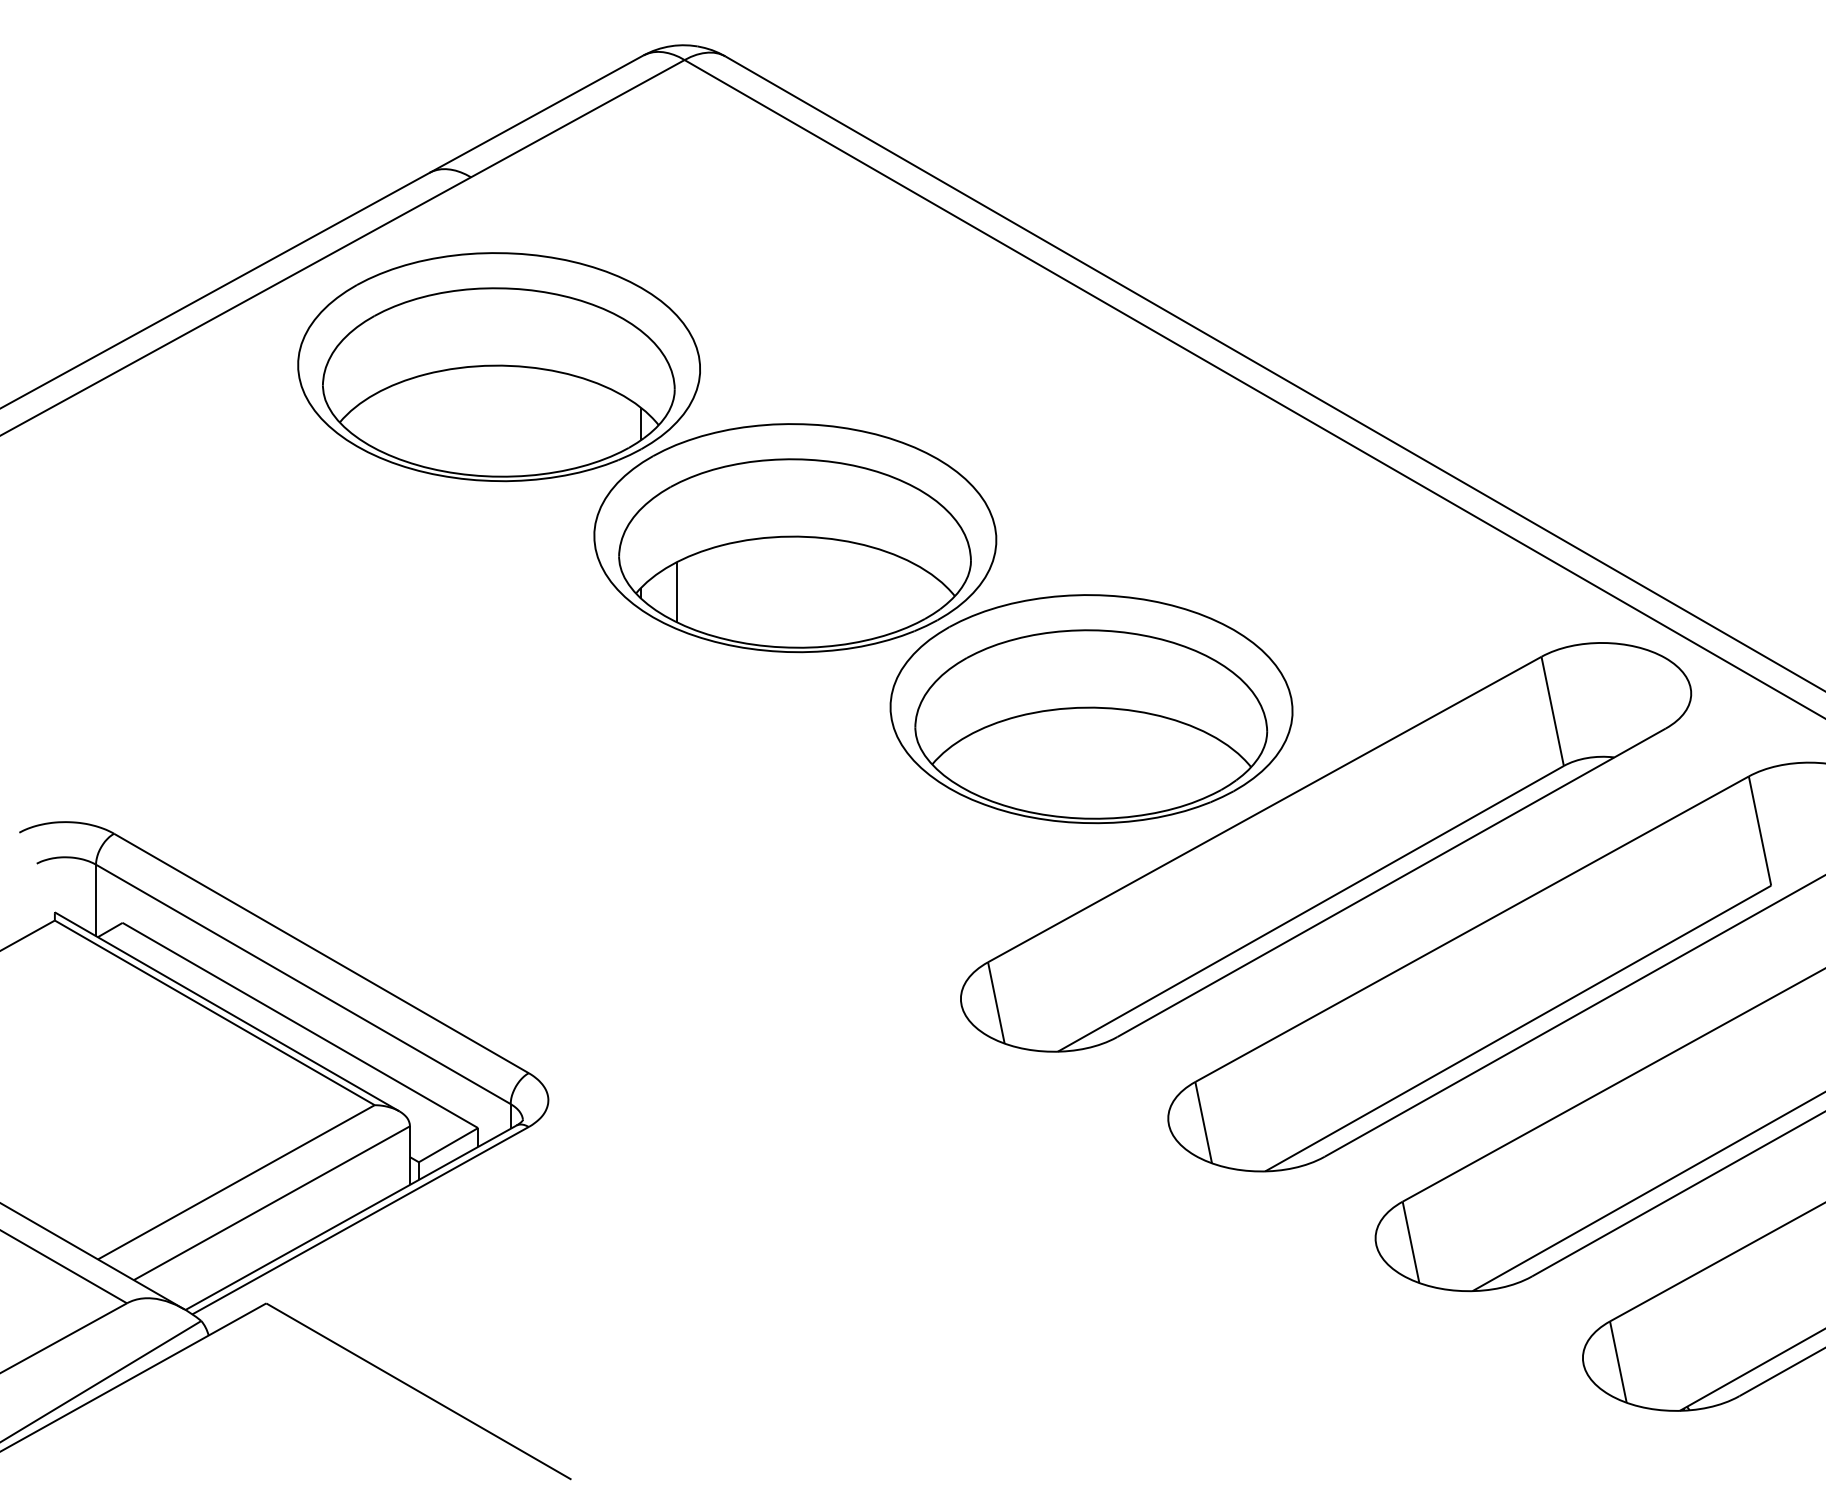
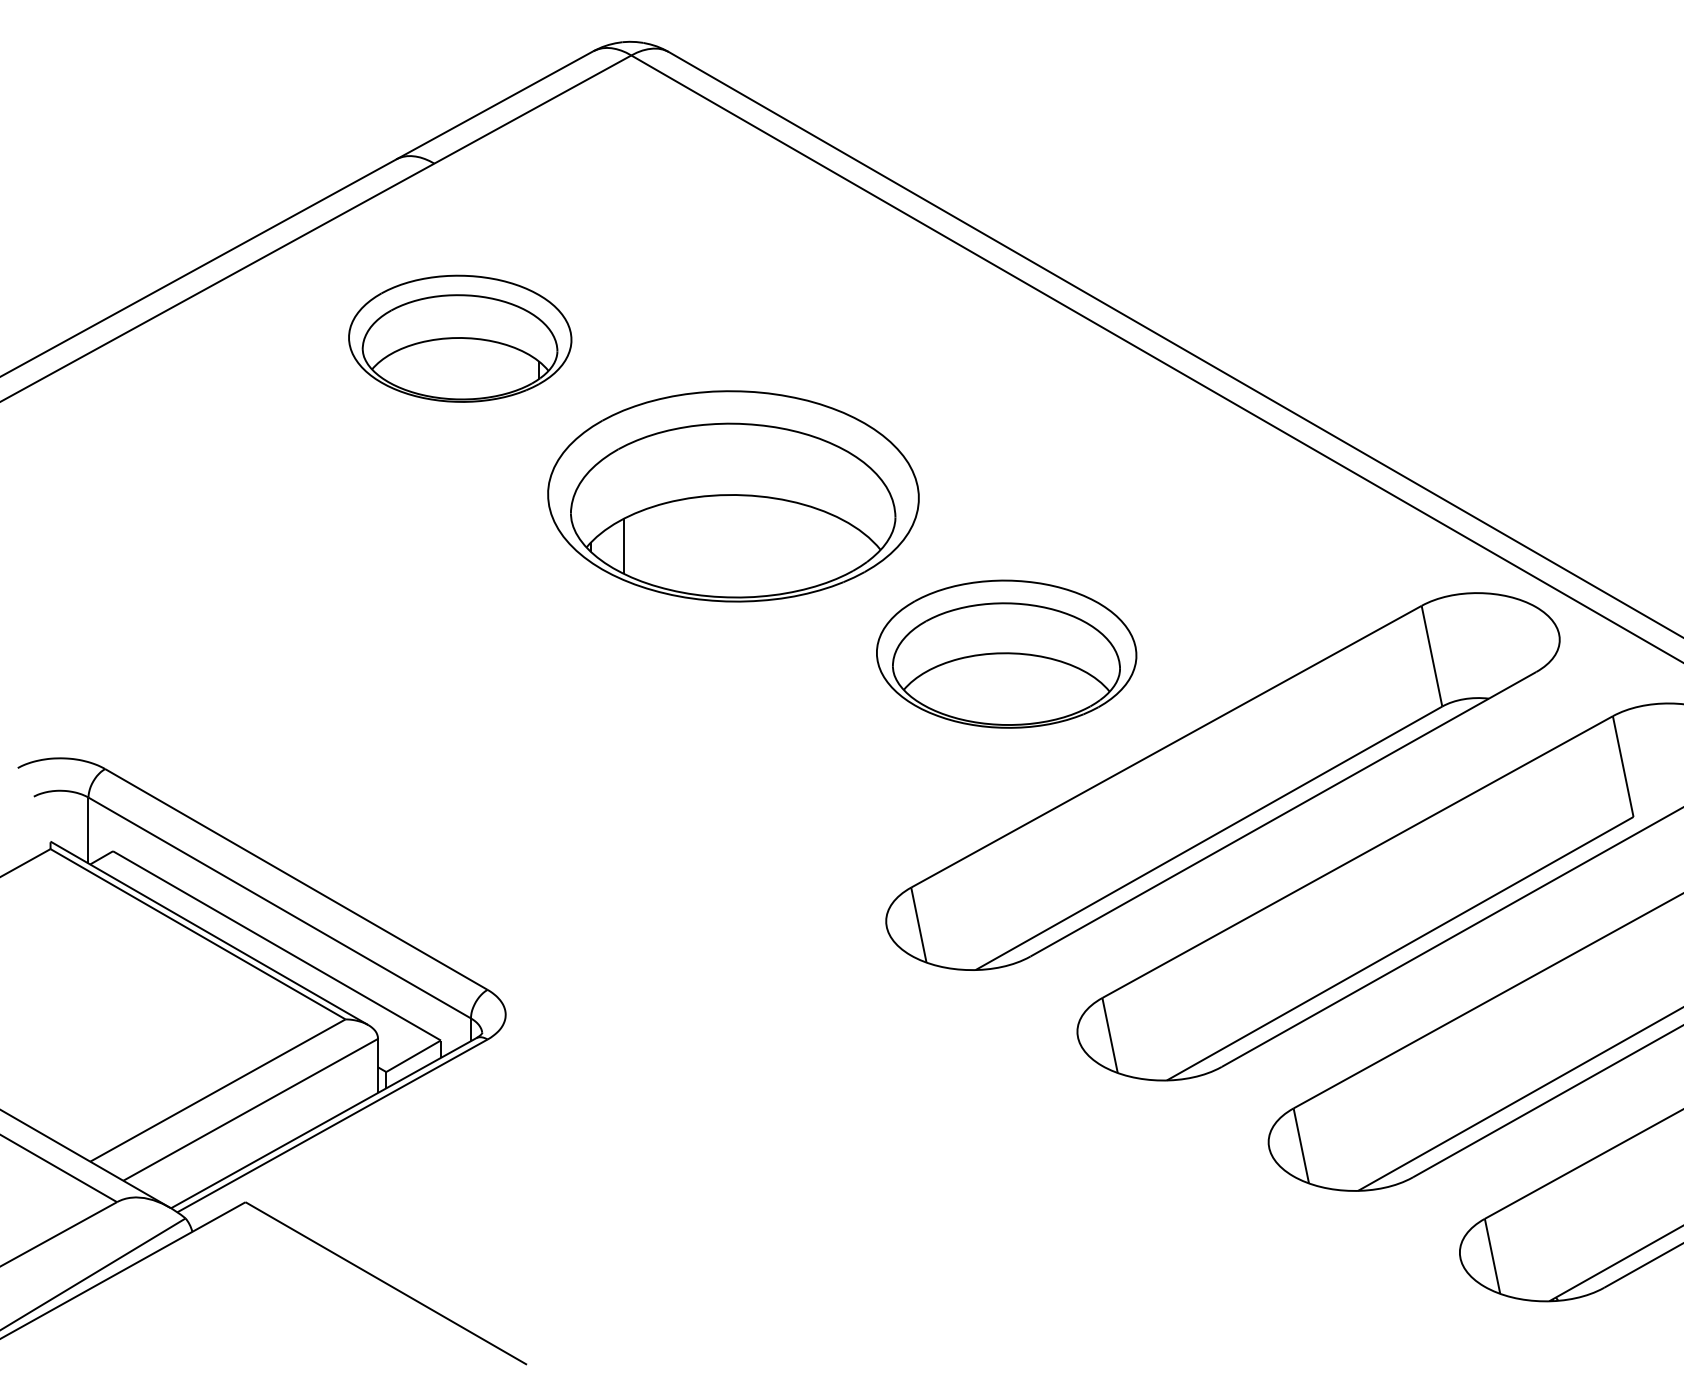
part: (498, 367) -> (459, 339), size x0.6
part: (1091, 709) -> (1006, 654), size x0.7

